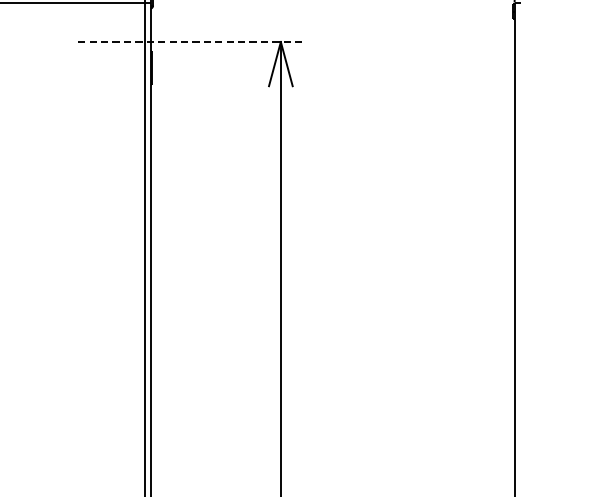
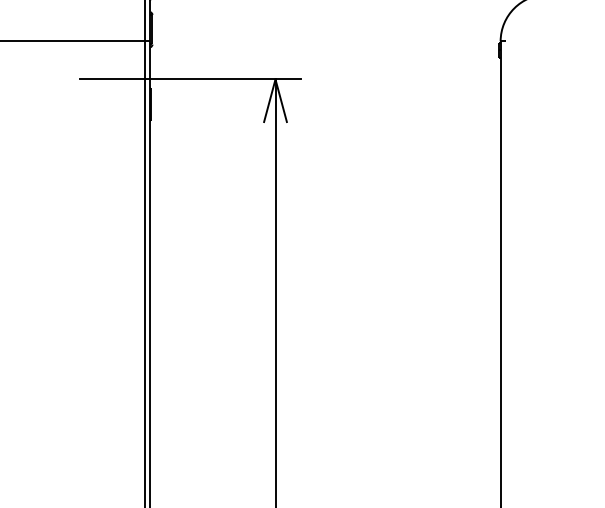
line: (192, 42) -> (190, 79), dashed -> solid

